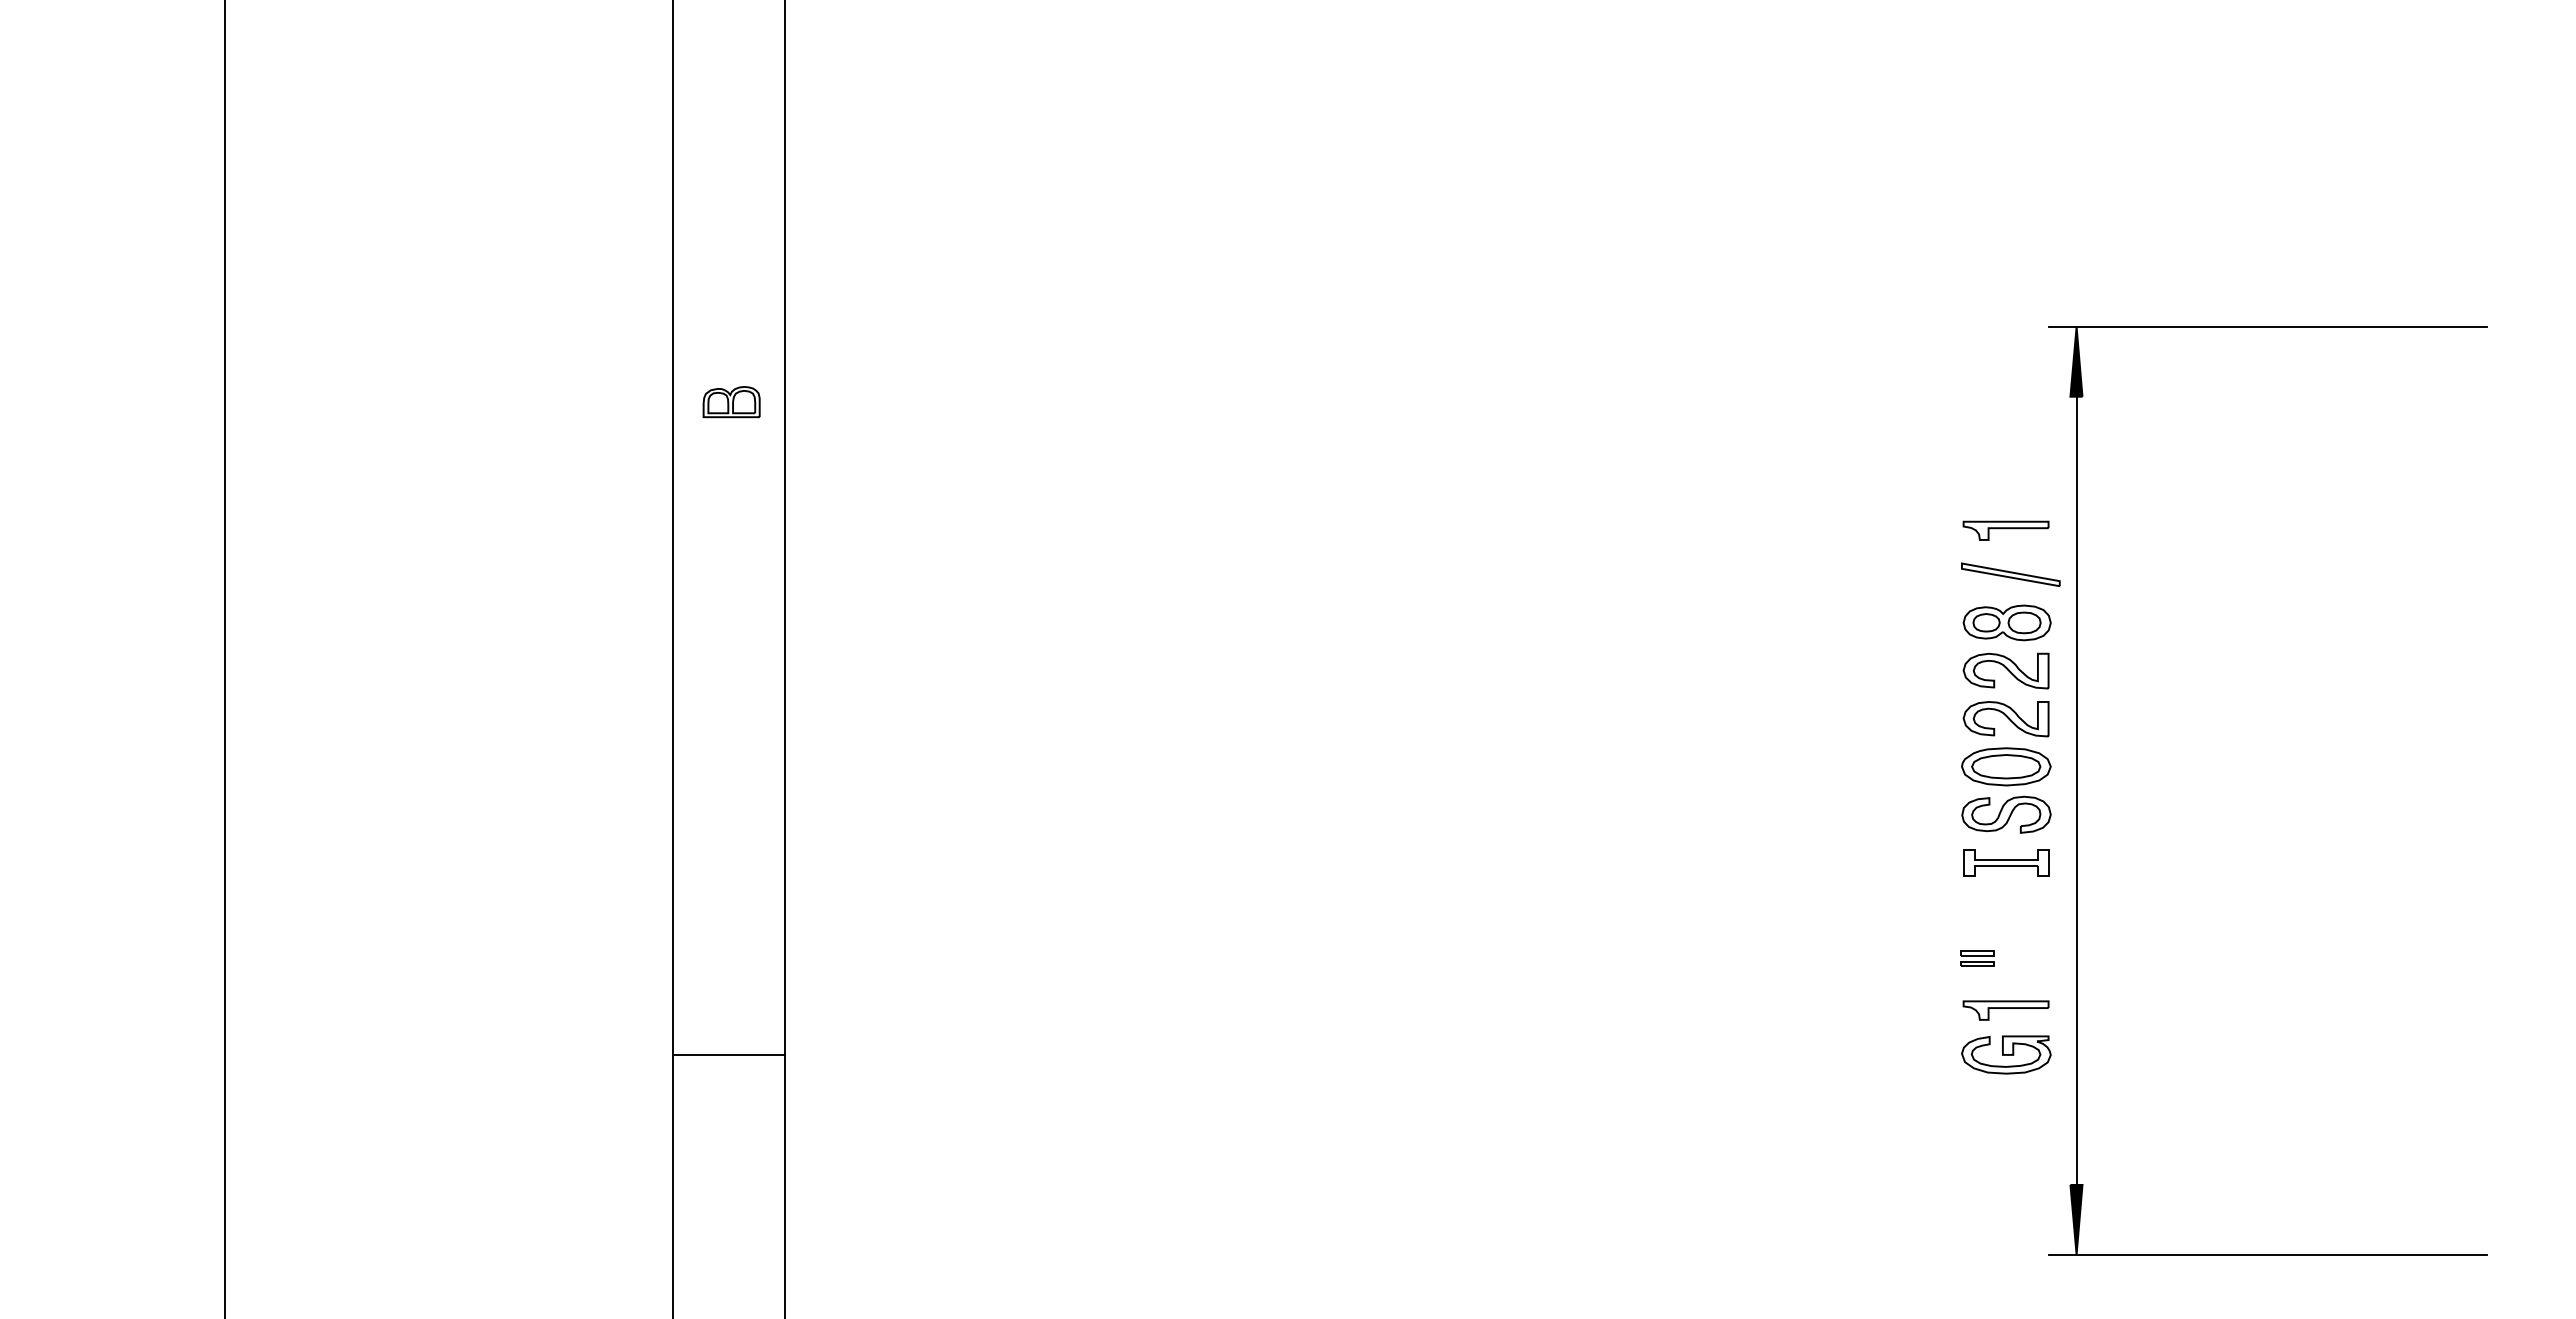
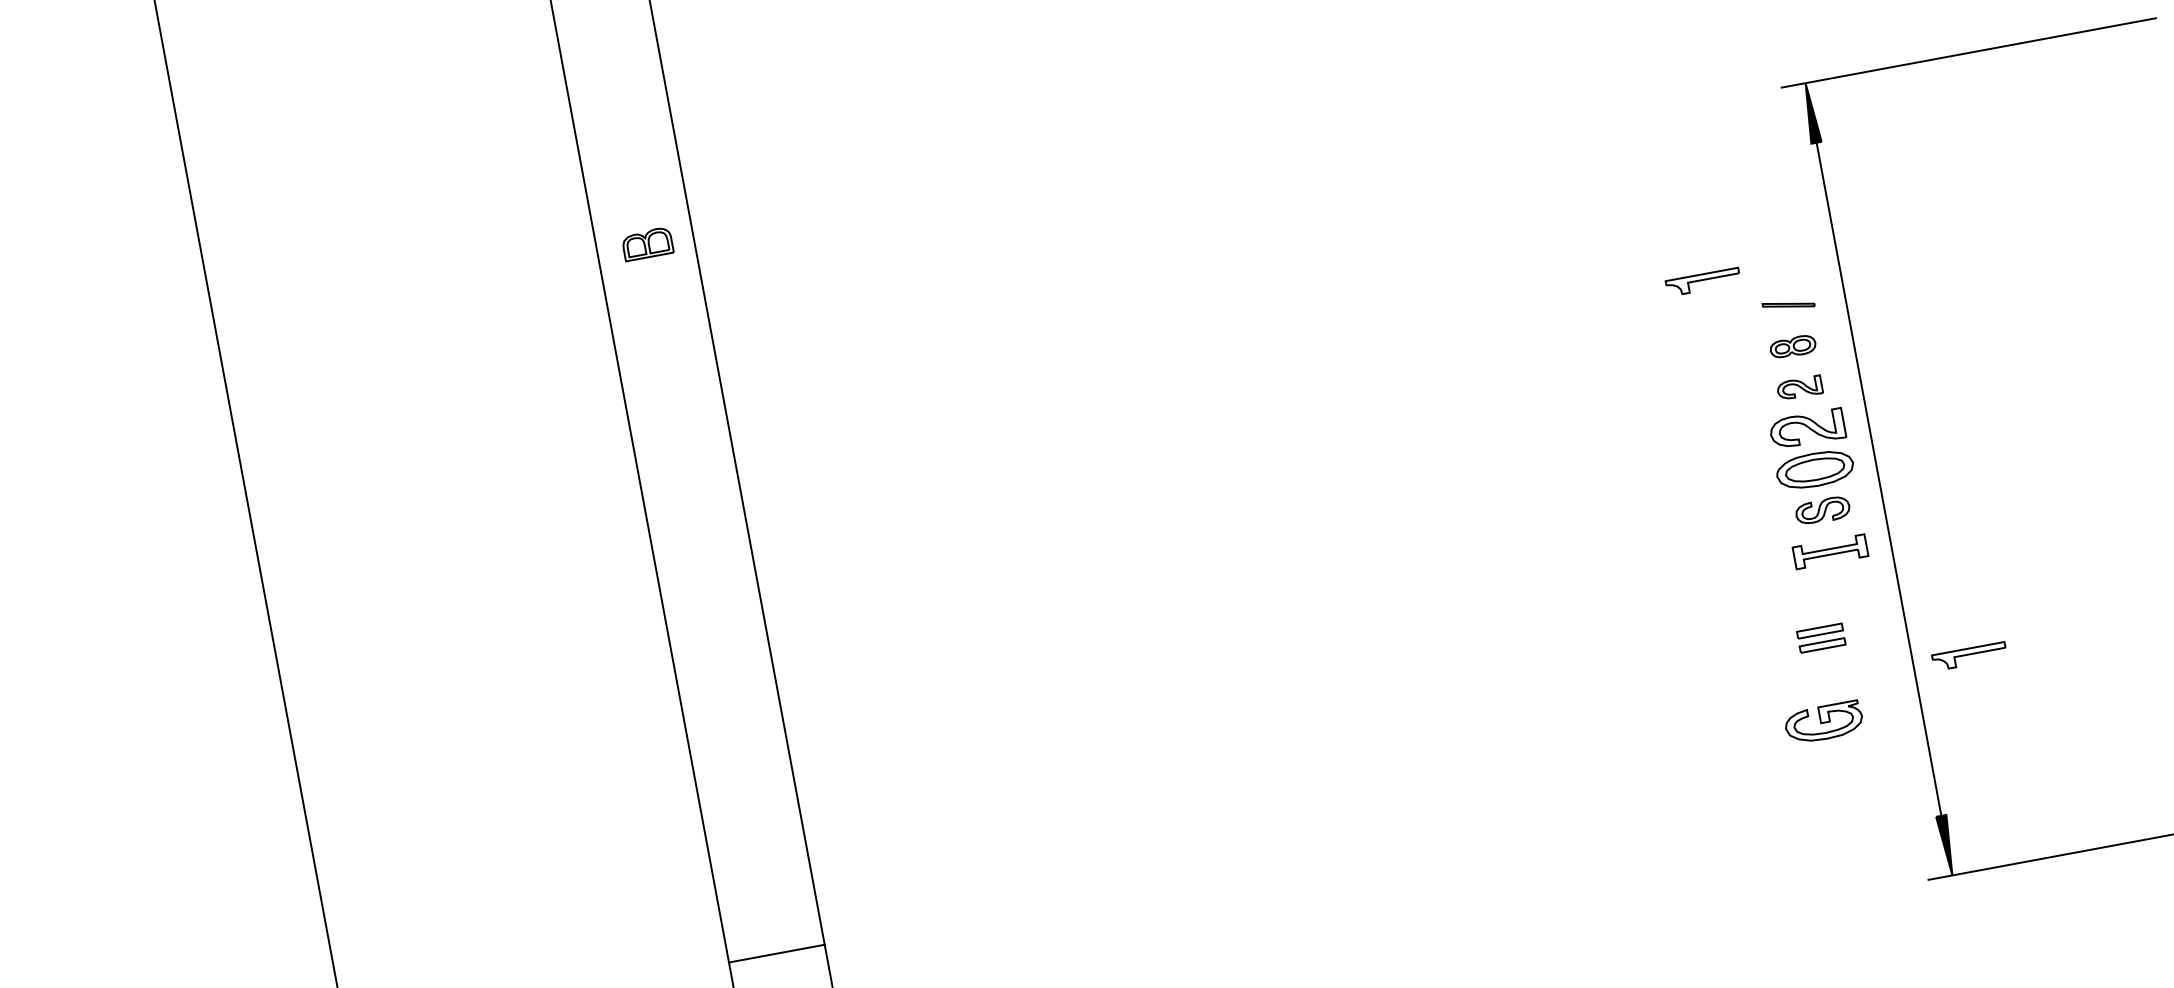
part: (731, 402) -> (647, 244), moved
part: (2005, 530) -> (1702, 282), moved
part: (2010, 574) -> (1788, 305), size x0.6
part: (2006, 622) -> (1792, 346), size x0.6
part: (2005, 670) -> (1799, 387), size x0.6
part: (2006, 814) -> (1822, 510), size x0.7
part: (1977, 958) -> (1820, 638), size x1.6
part: (2005, 1010) -> (1969, 656), moved
line: (729, 1054) -> (777, 953), moved
part: (2006, 1054) -> (1824, 722), moved

